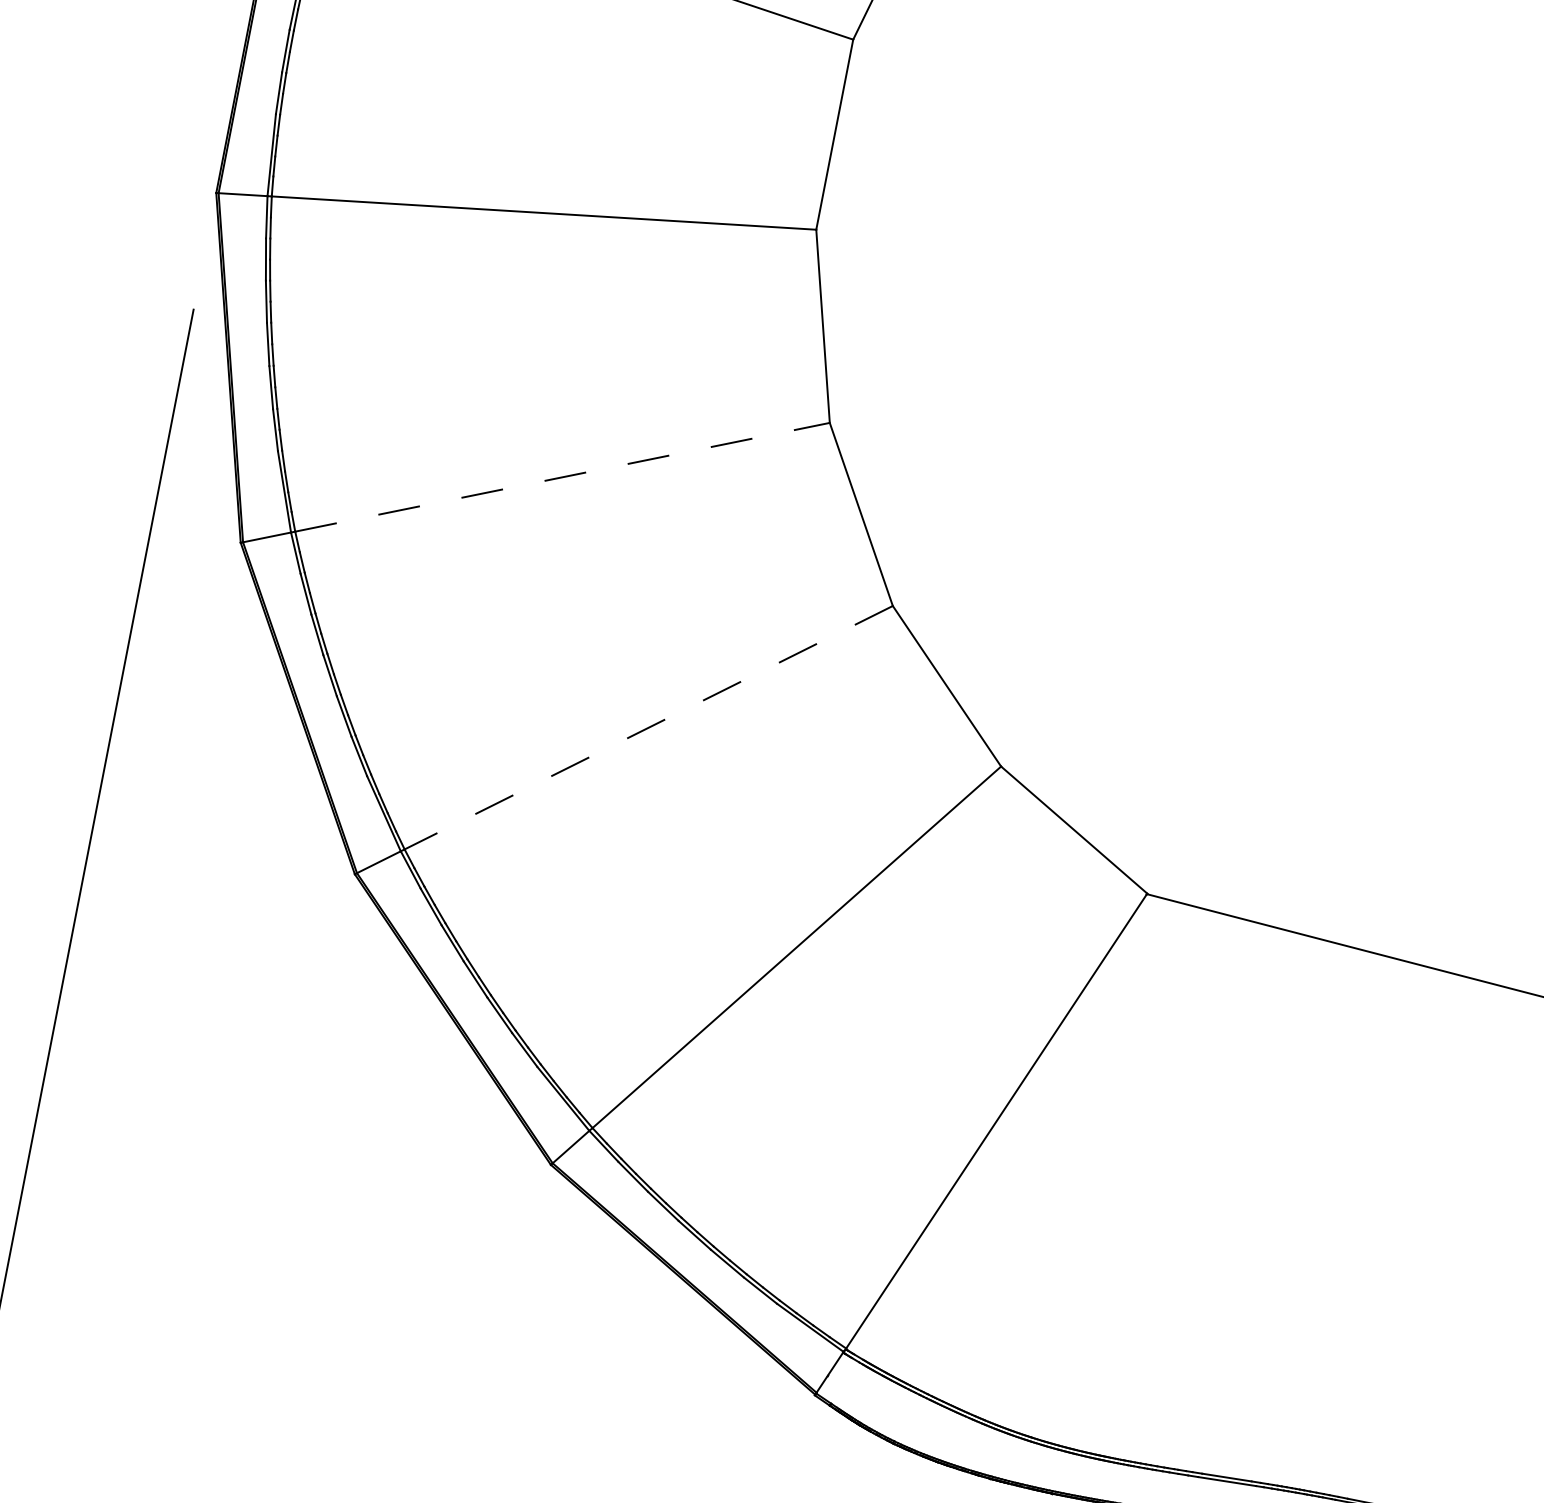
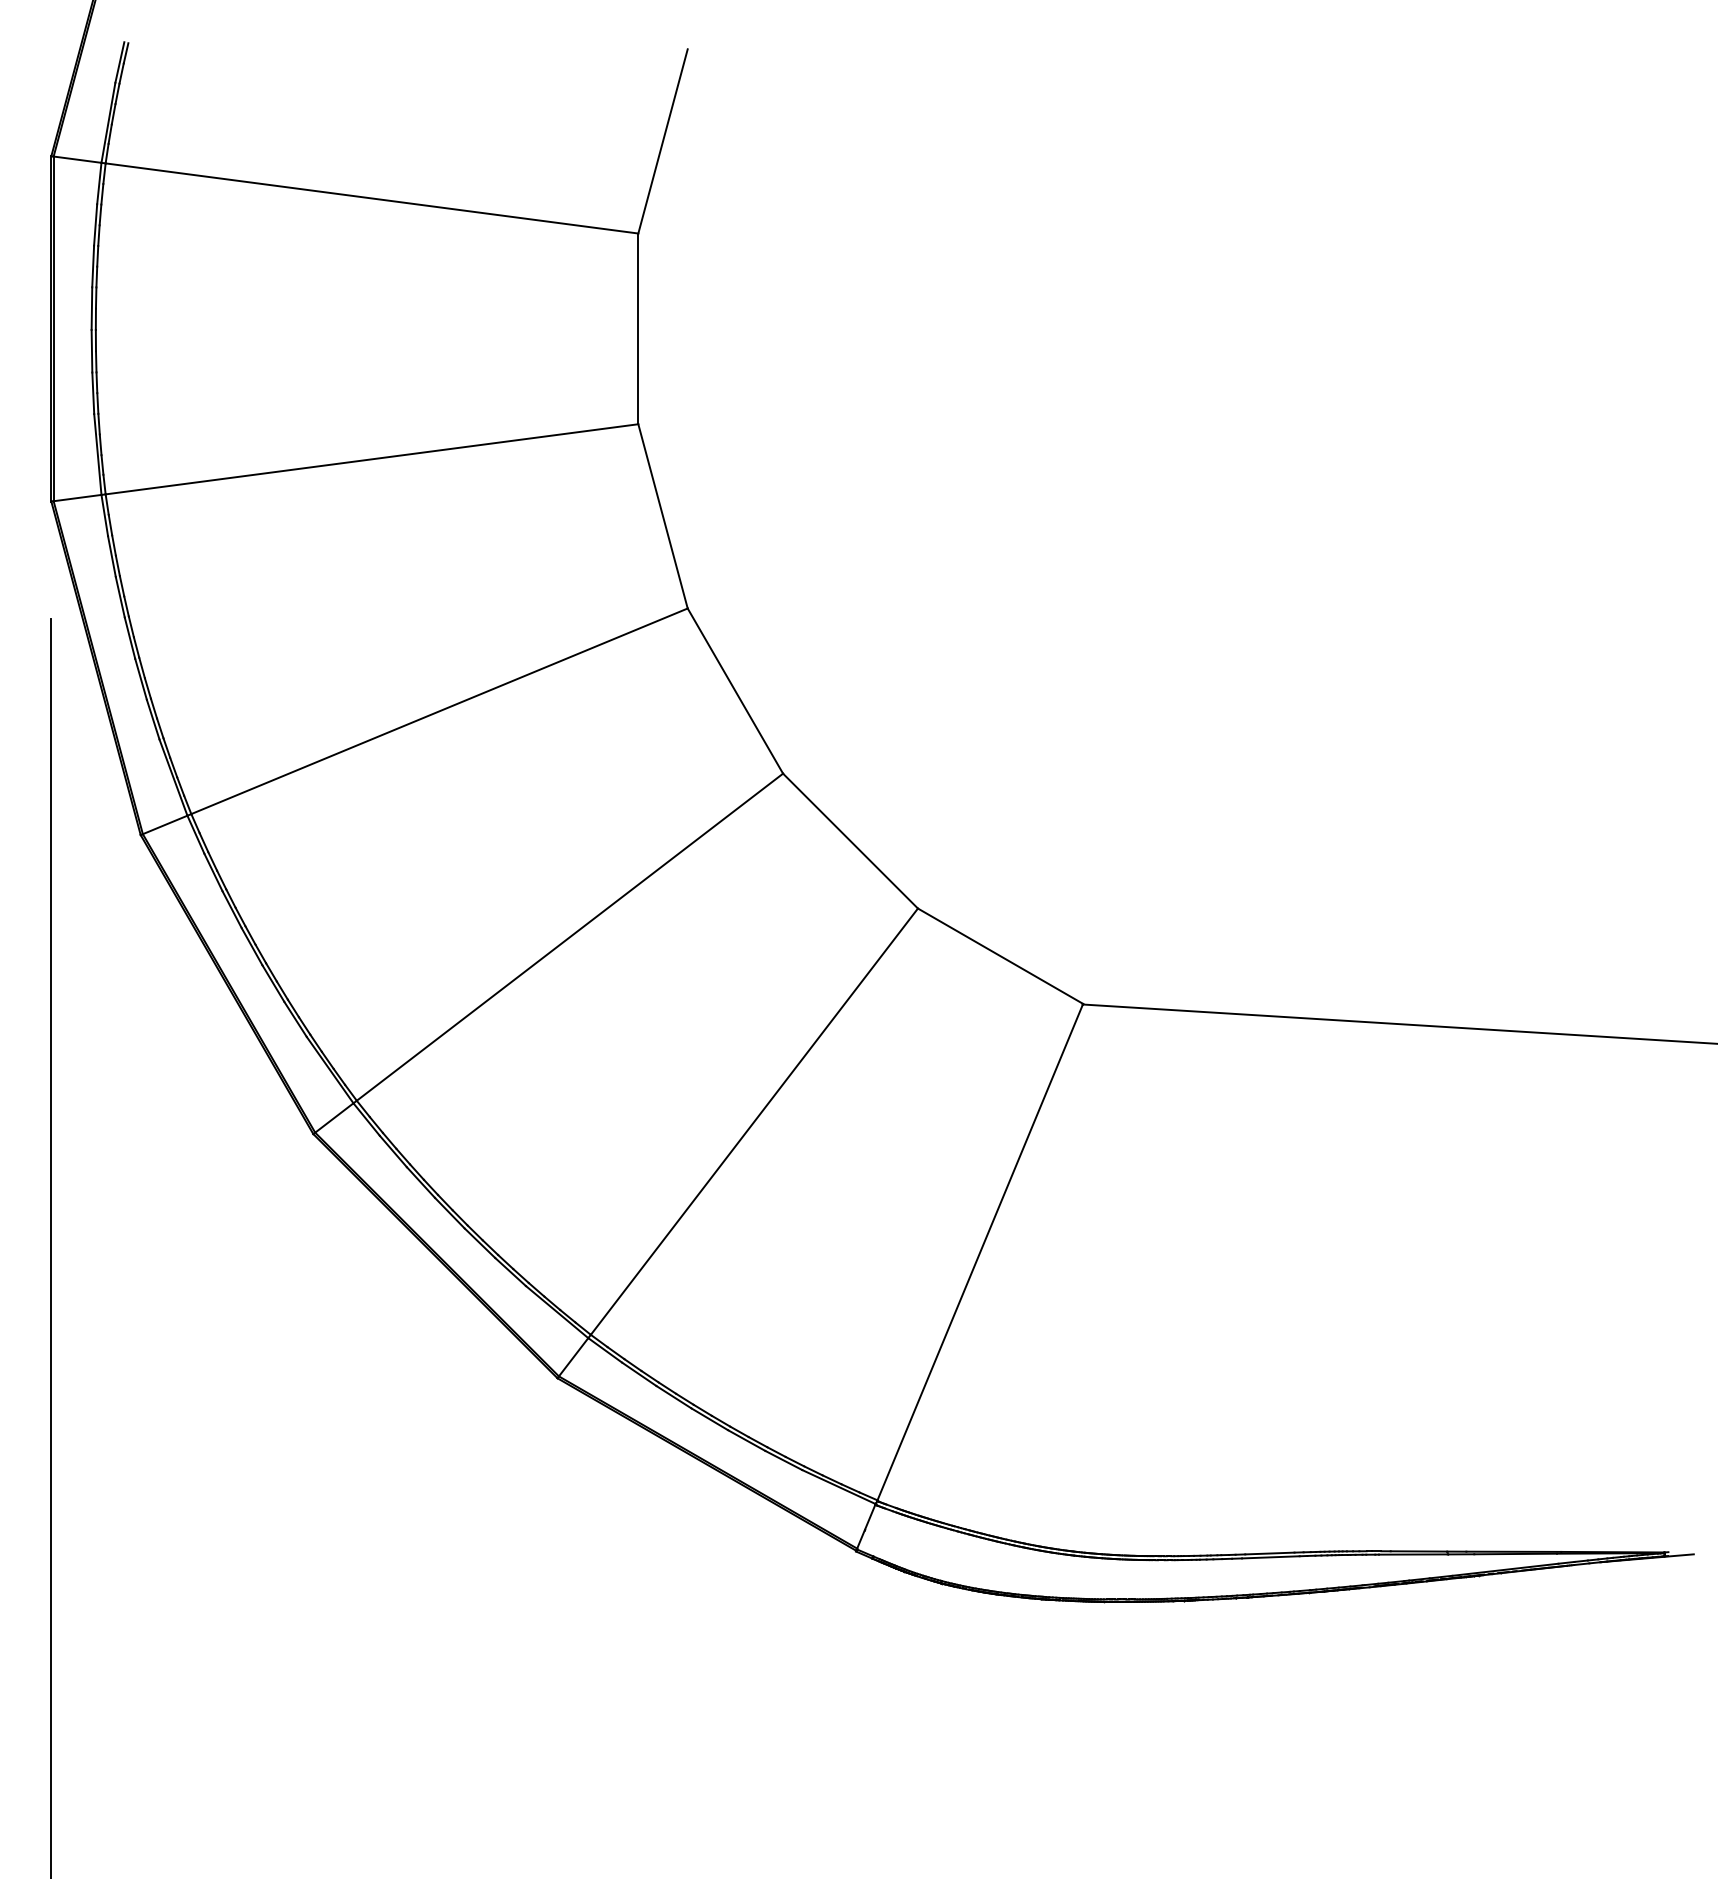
line: (562, 477) -> (439, 711), dashed -> solid
line: (648, 727) -> (569, 937), dashed -> solid

